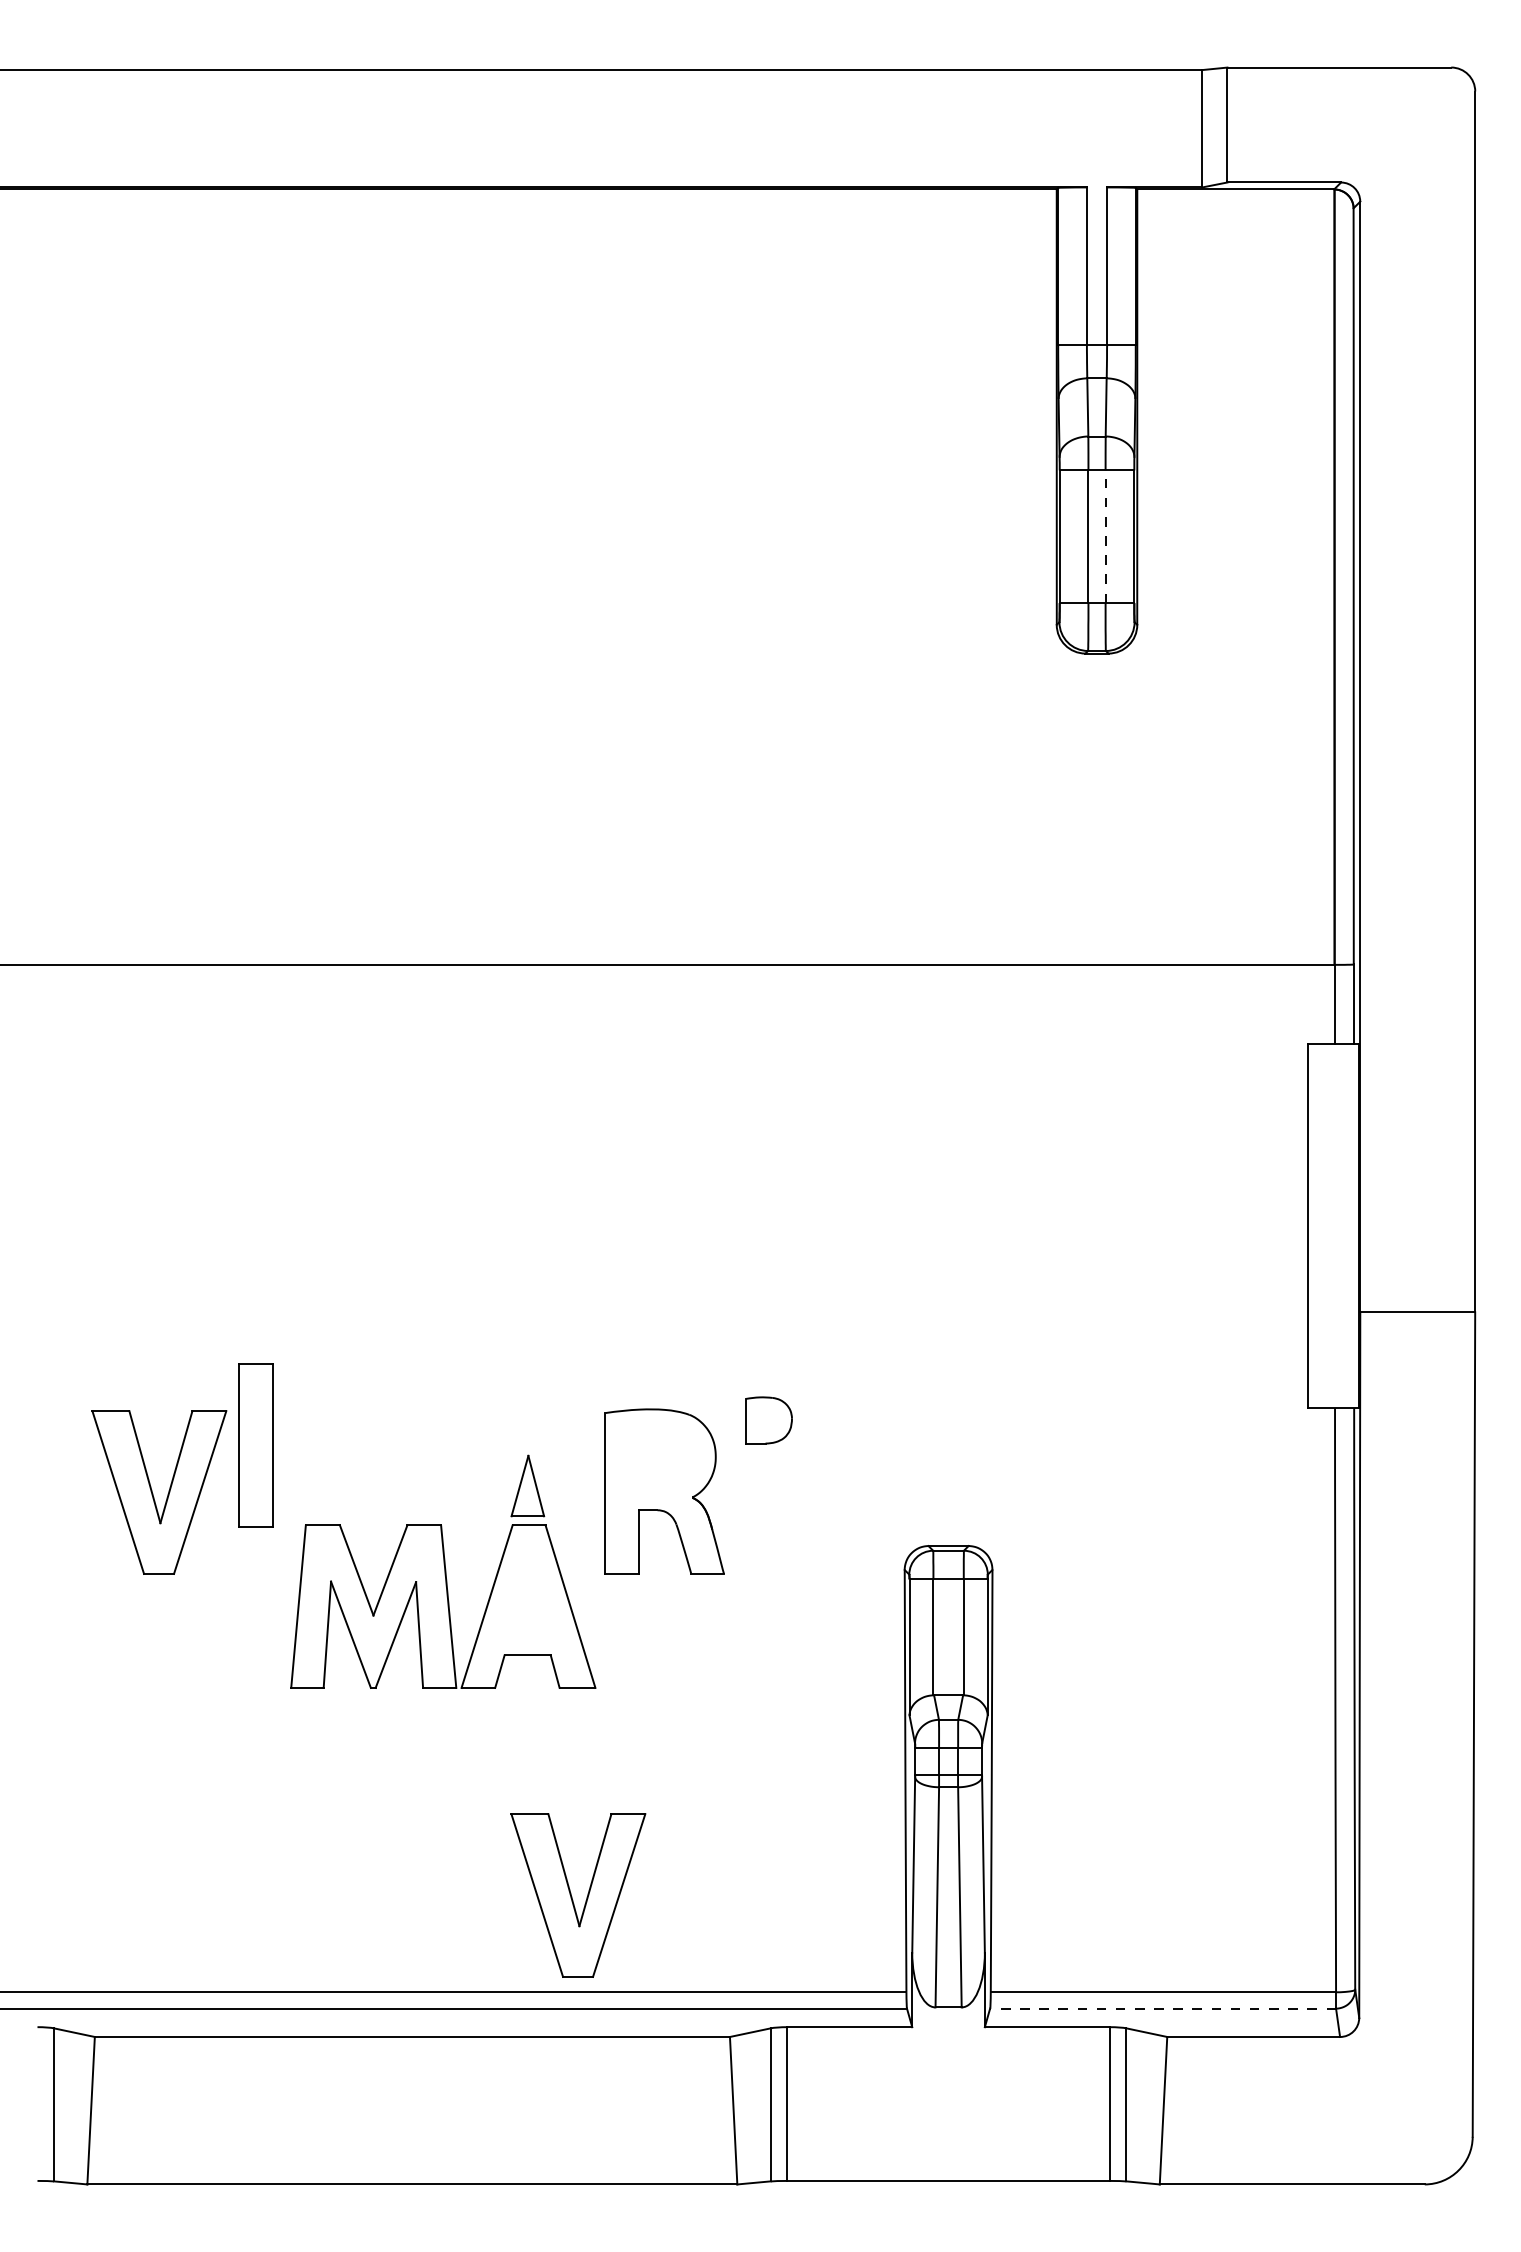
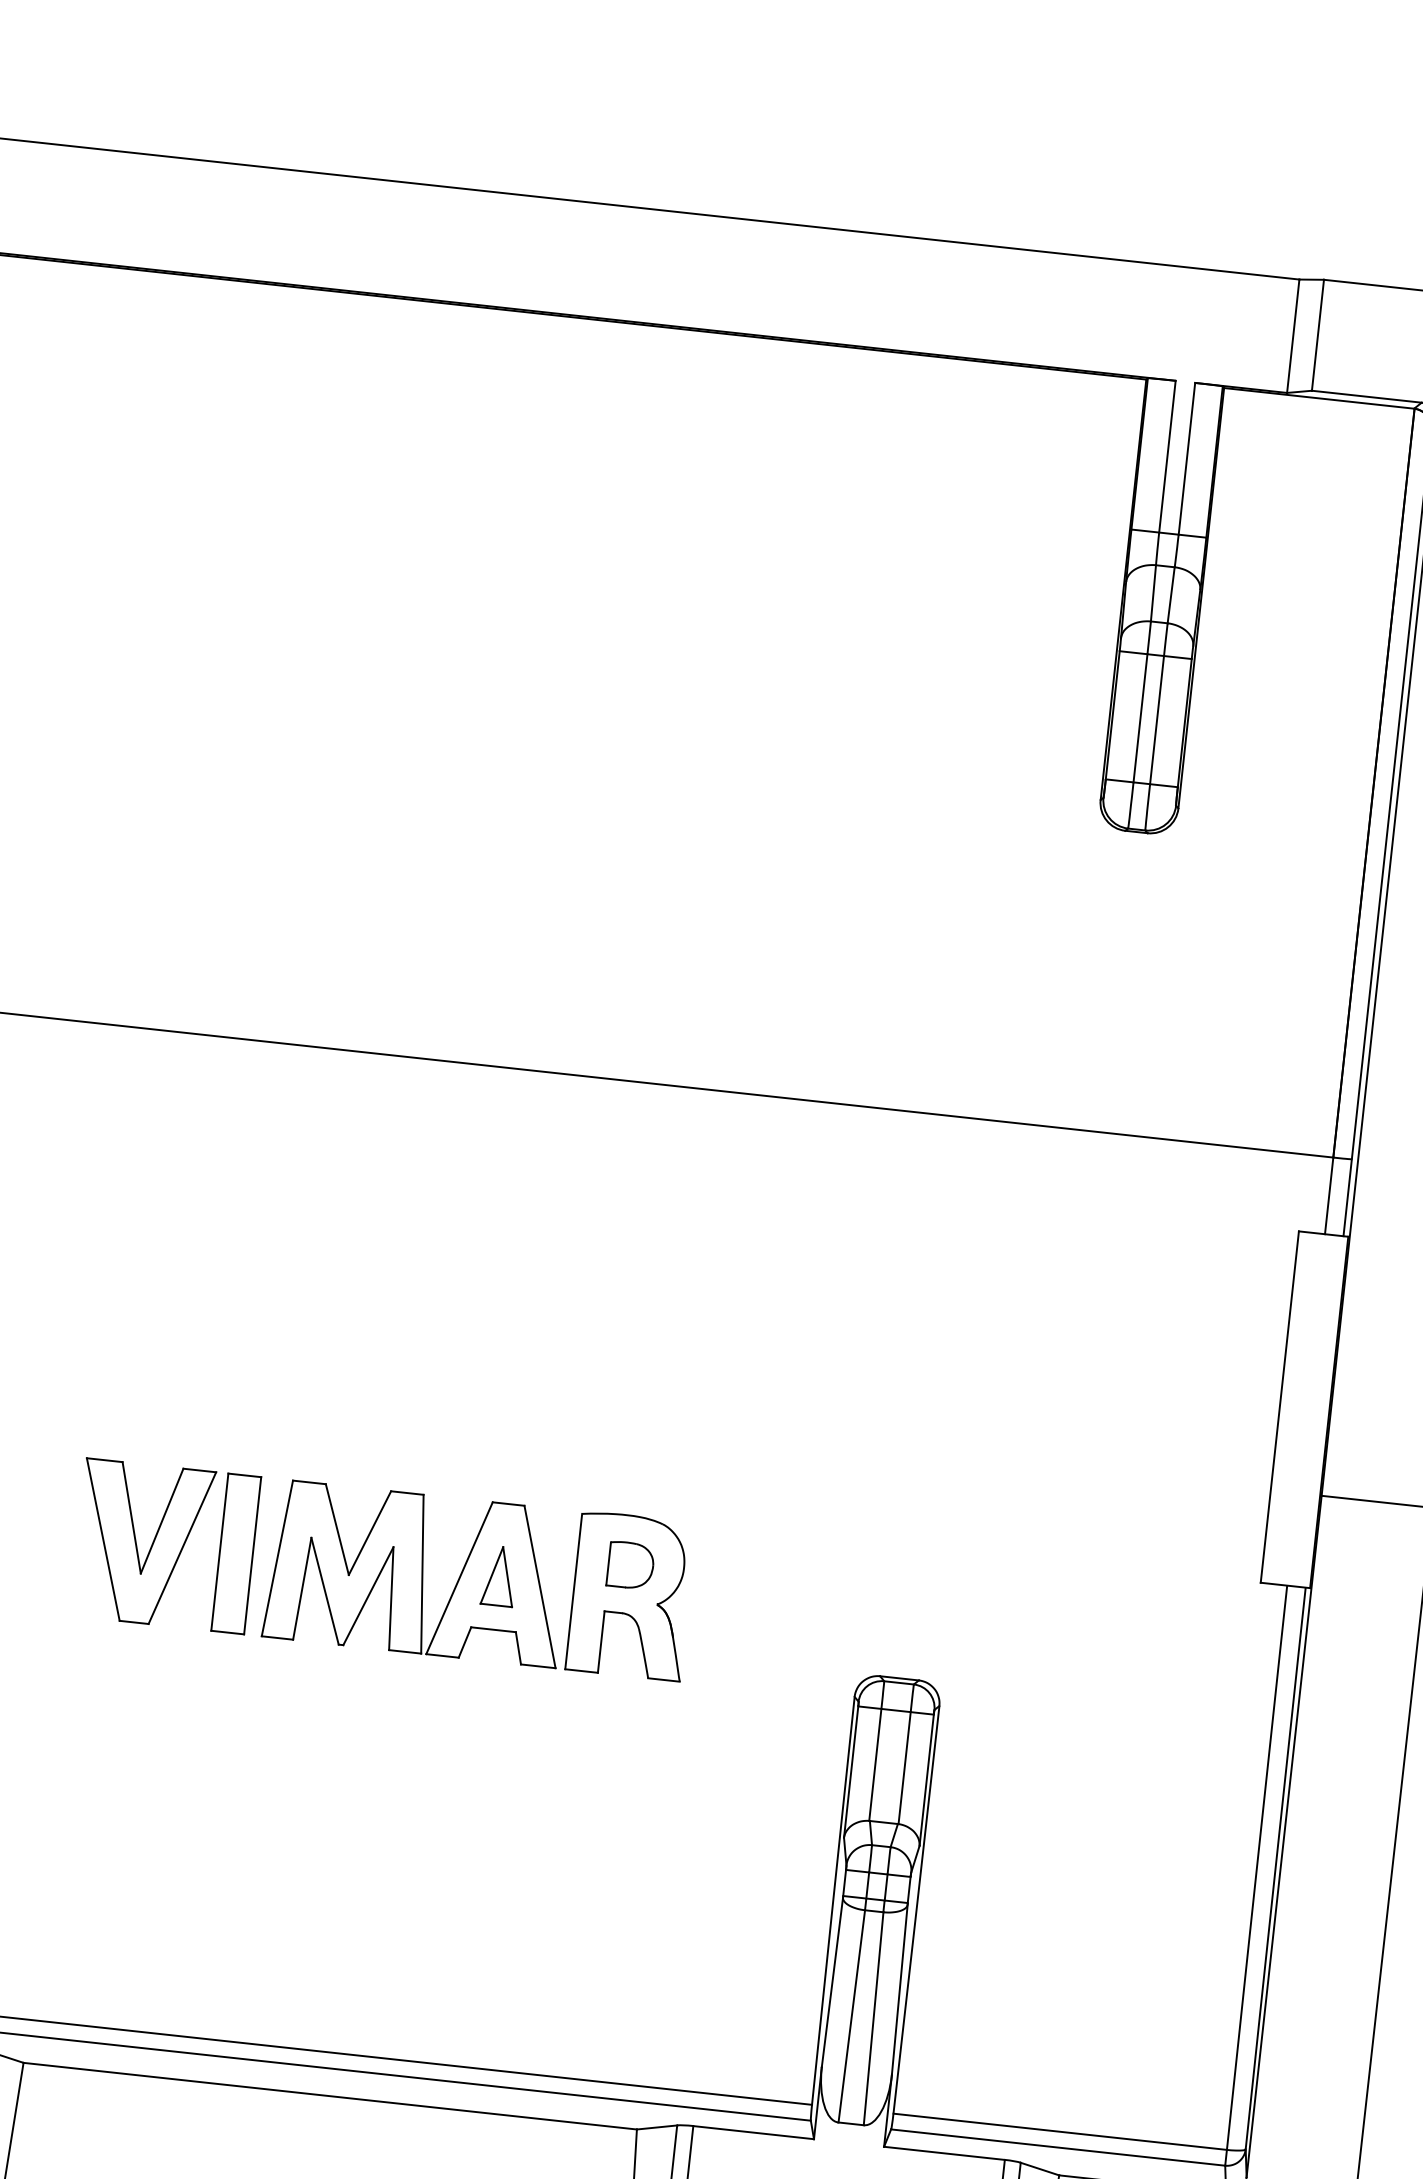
line: (1105, 536) -> (1156, 719), dashed -> solid
part: (768, 1420) -> (630, 1565), moved
part: (255, 1445) -> (235, 1553), moved
part: (443, 1606) -> (417, 1573), moved
part: (572, 1896) -> (499, 1977), removed
line: (1163, 2008) -> (1058, 2147), dashed -> solid

